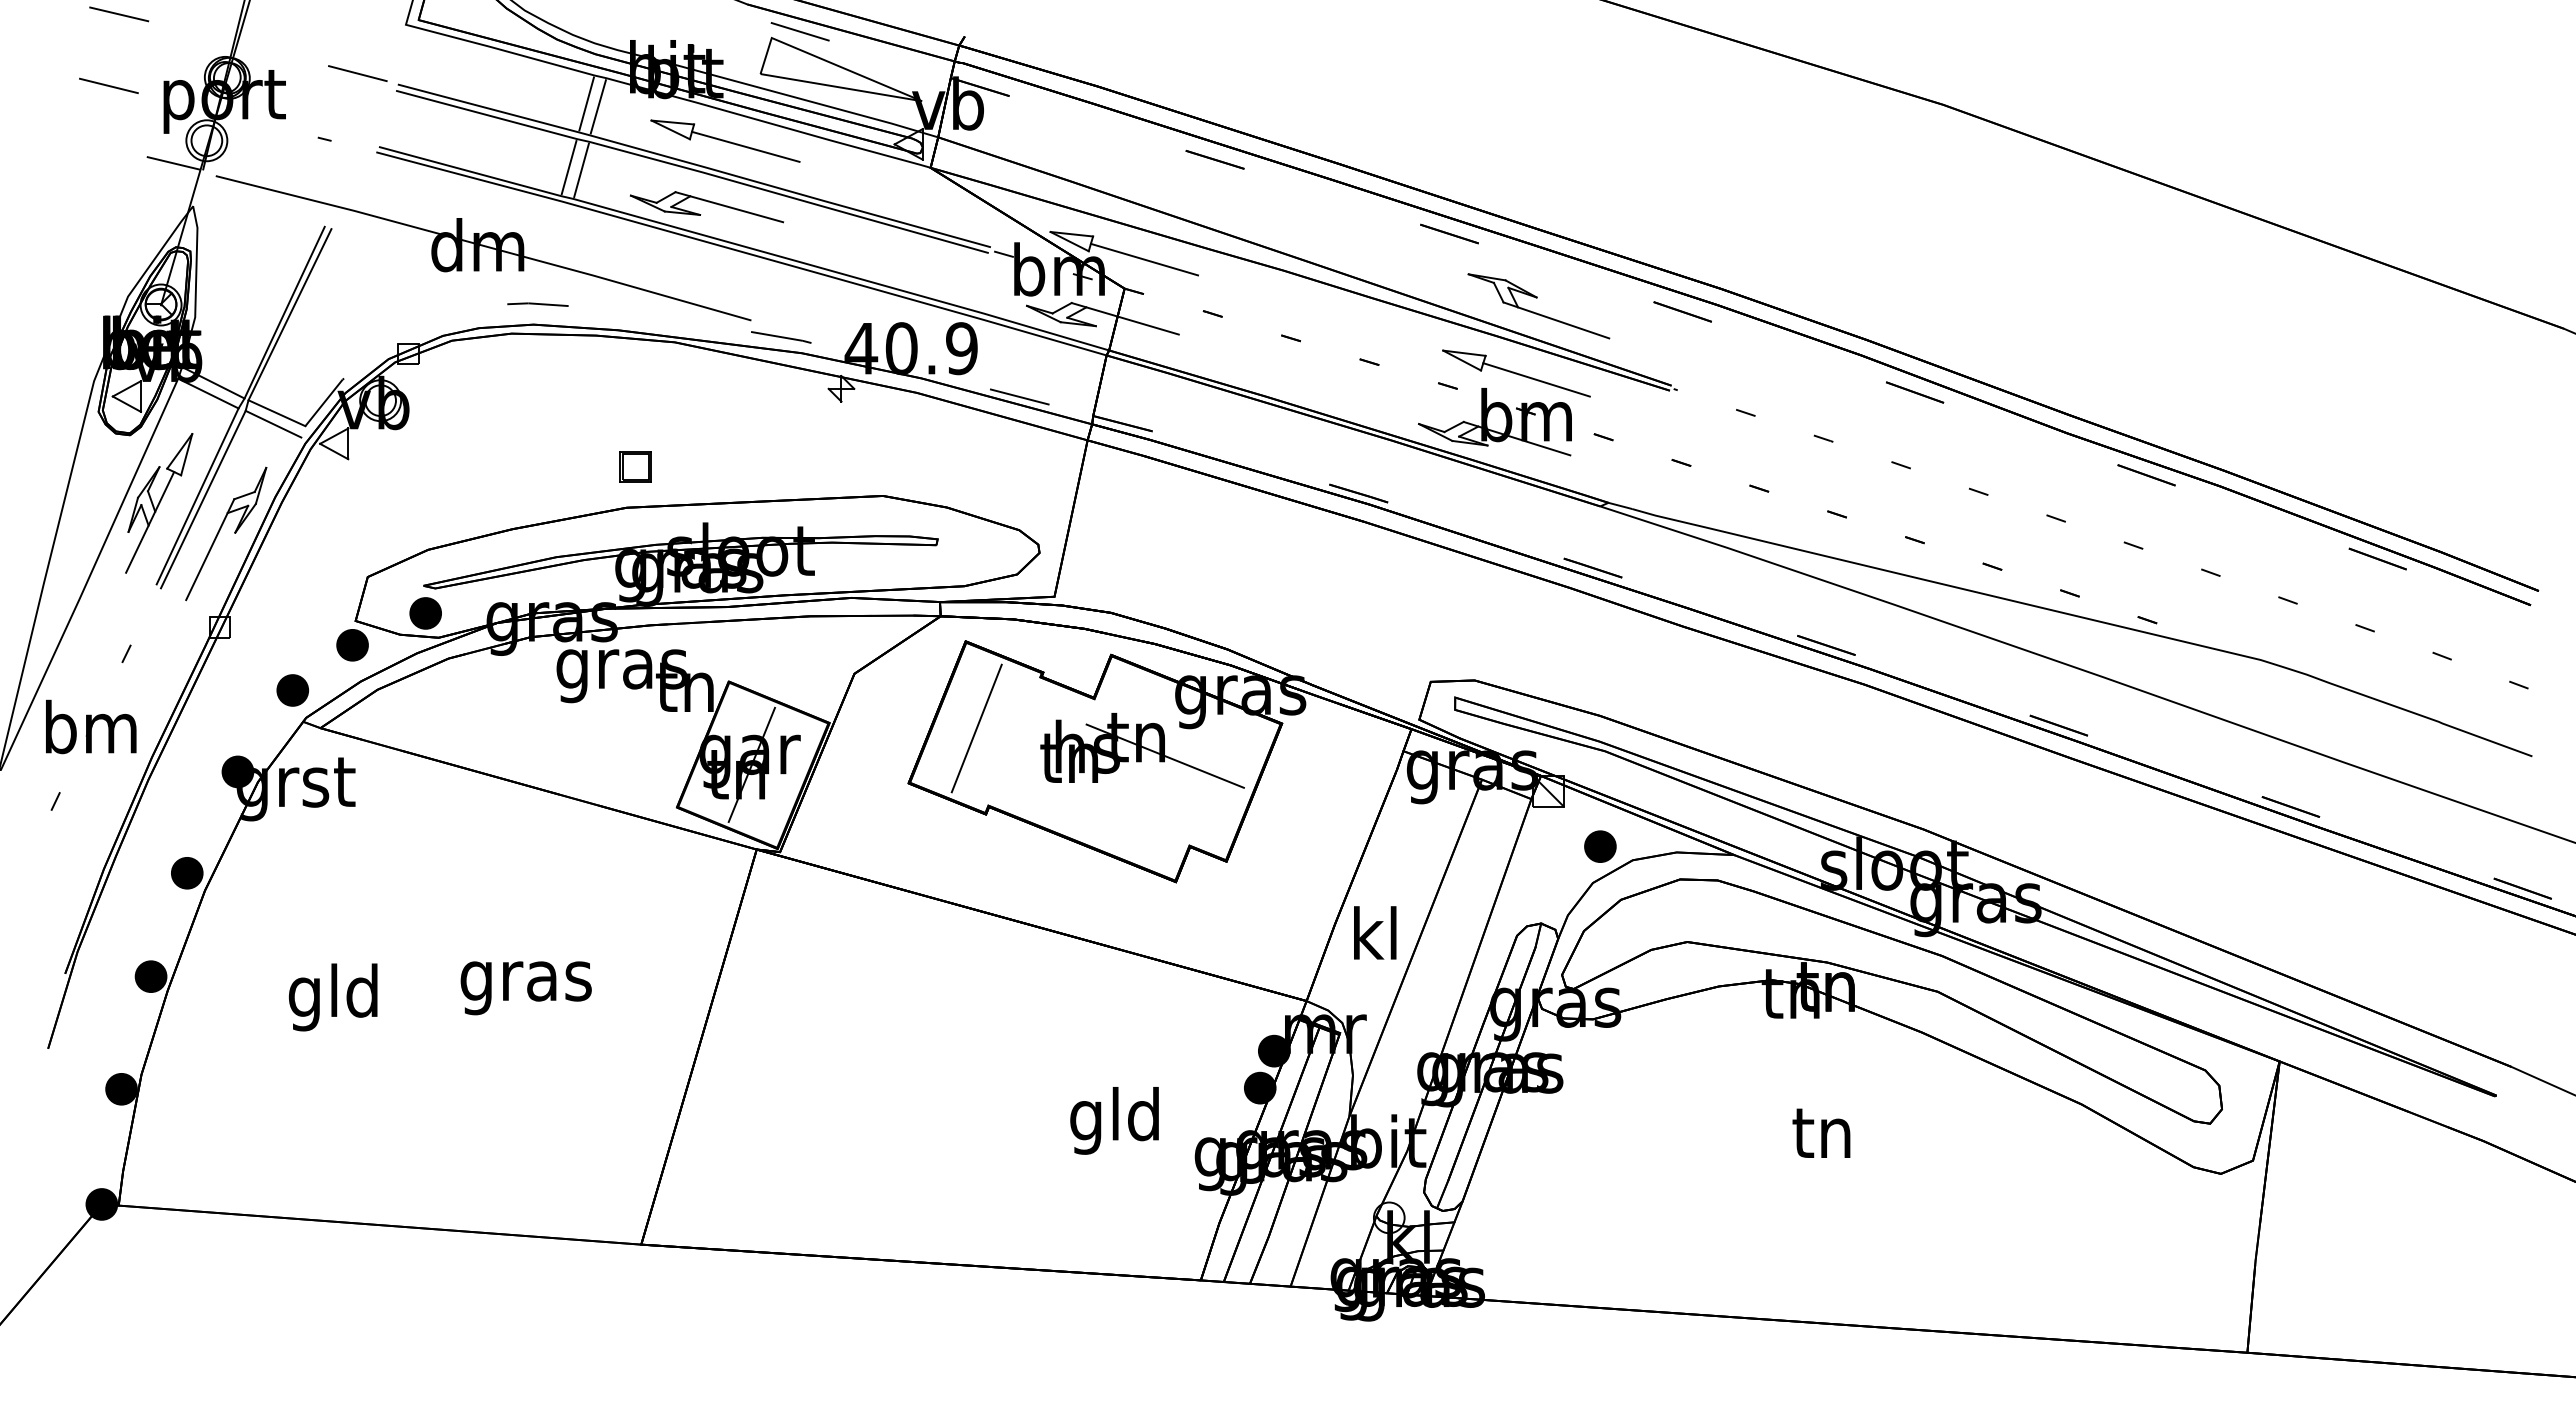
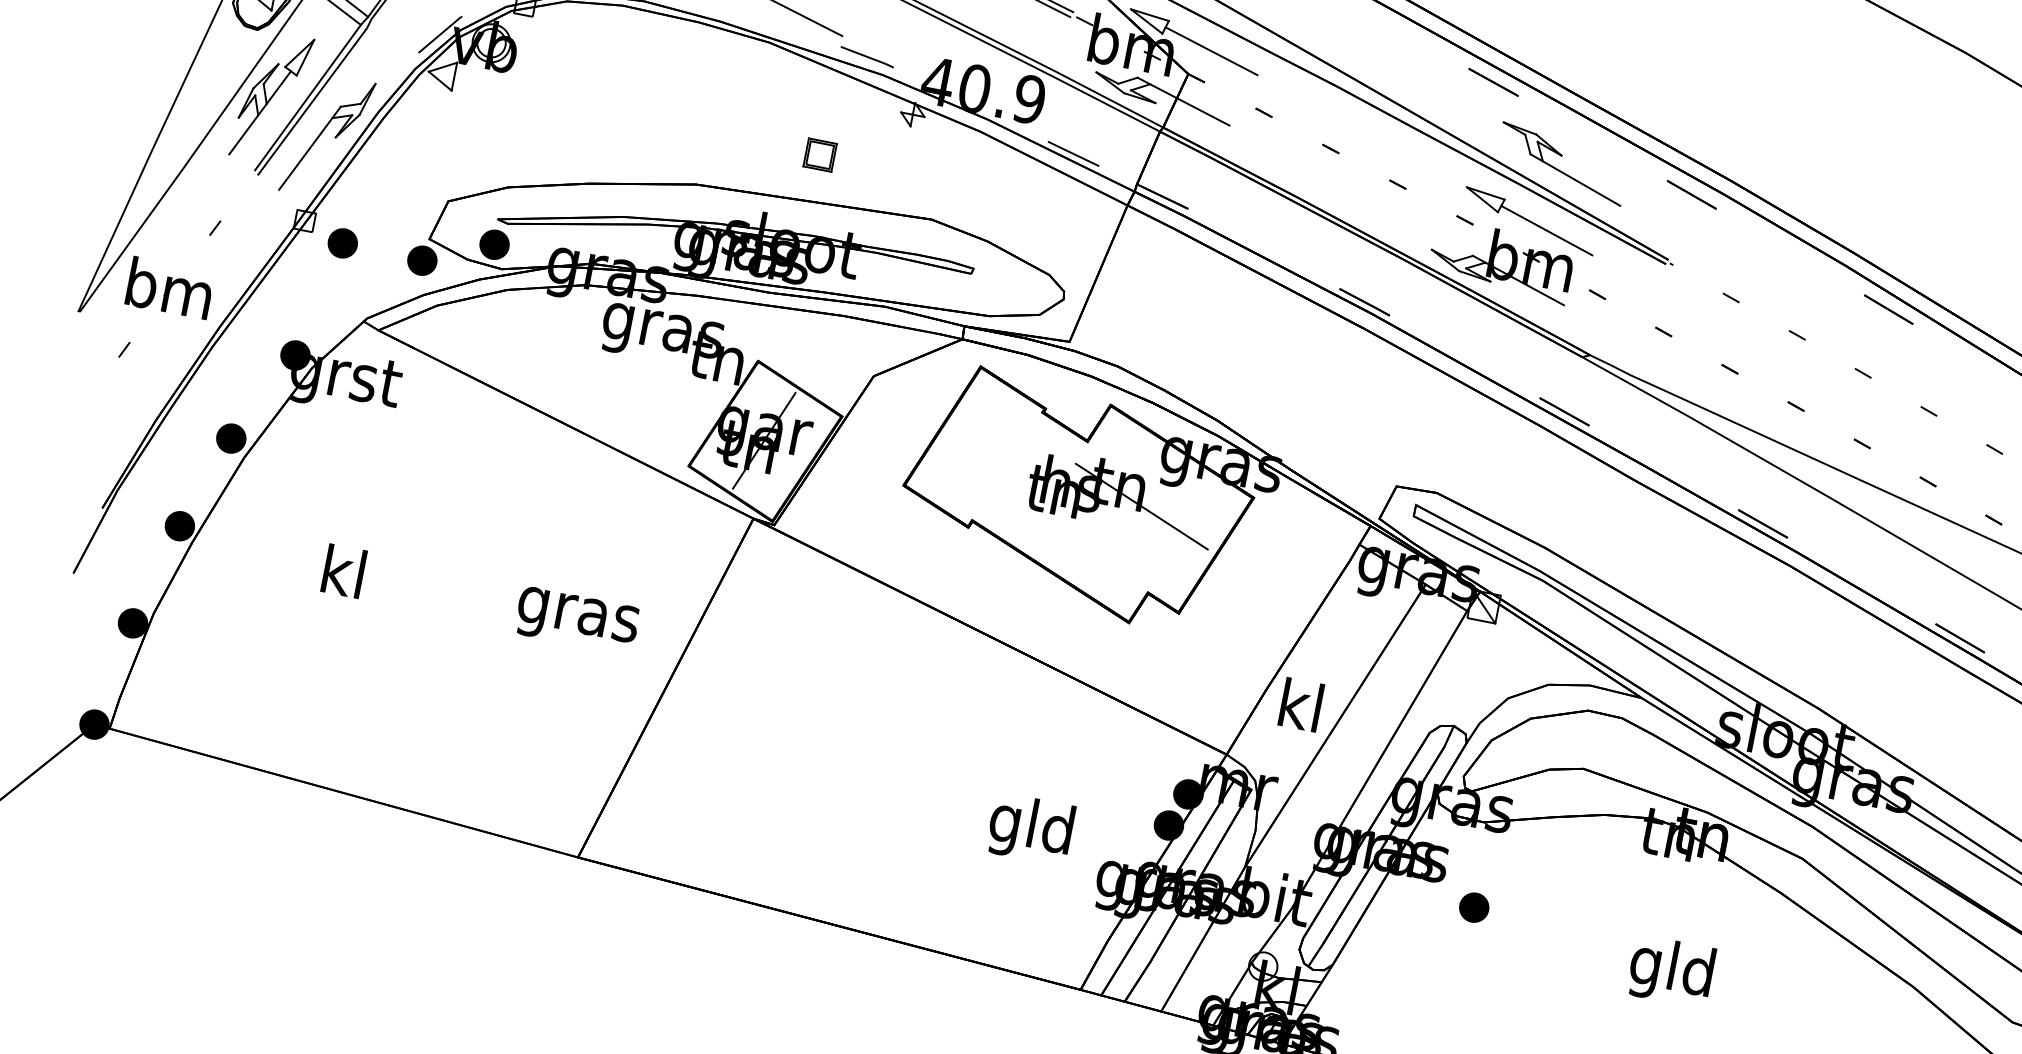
line: (276, 413) -> (394, 36), removed
line: (273, 423) -> (390, 44), removed
part: (635, 466) -> (820, 154), moved
part: (292, 690) -> (342, 243), moved
line: (976, 728) -> (975, 447), removed
part: (1600, 846) -> (1474, 907), moved
text: (525, 988) -> (576, 620), moved
text: (332, 997) -> (341, 577), gld -> kl
text: (1821, 1138) -> (1670, 971), tn -> gld

